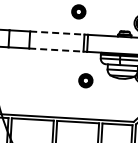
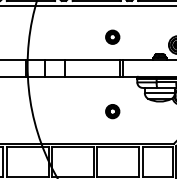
line: (57, 32) -> (92, 59), dashed -> solid
line: (56, 49) -> (92, 76), dashed -> solid
part: (85, 80) -> (112, 111), moved

